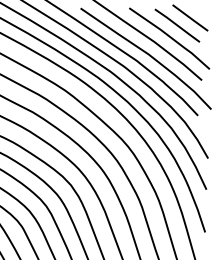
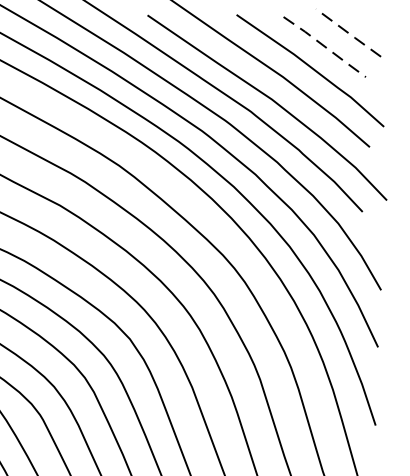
line: (190, 18) -> (348, 33), solid -> dashed
line: (177, 25) -> (324, 46), solid -> dashed

